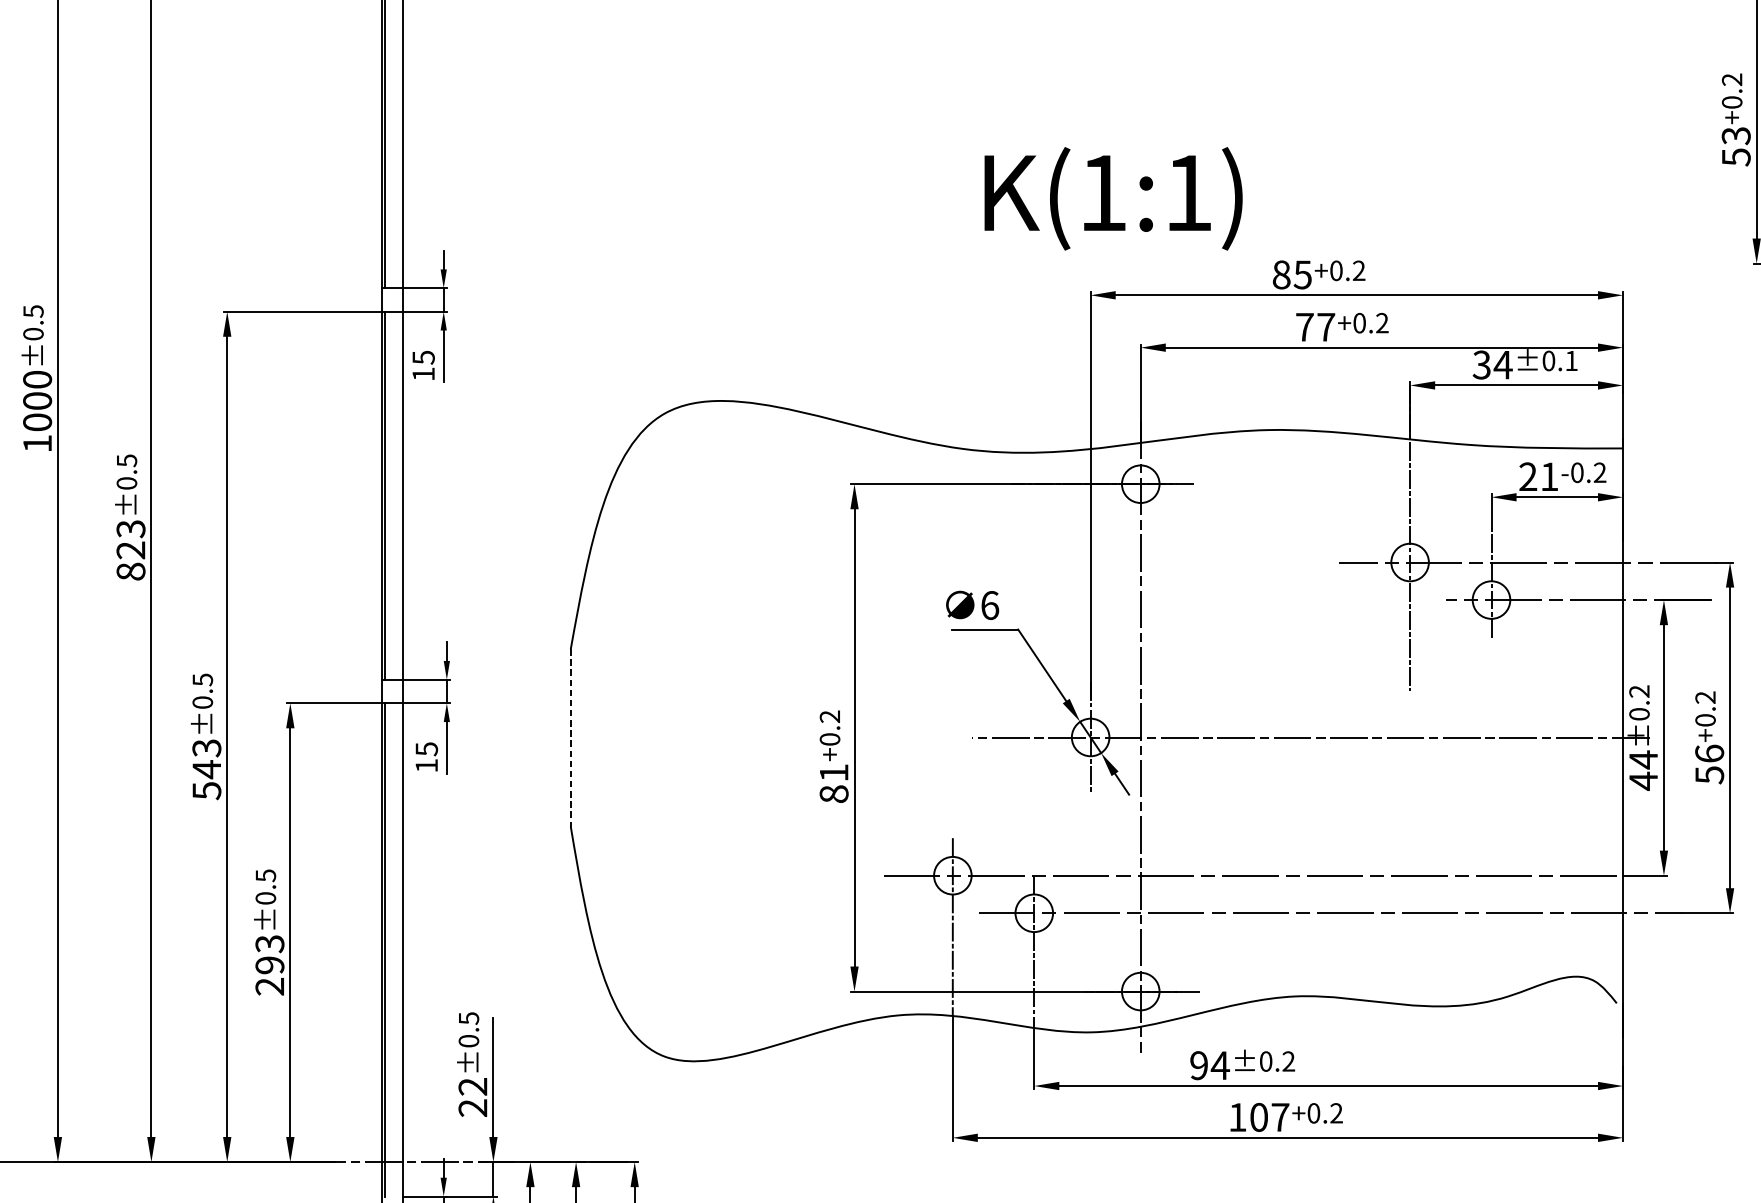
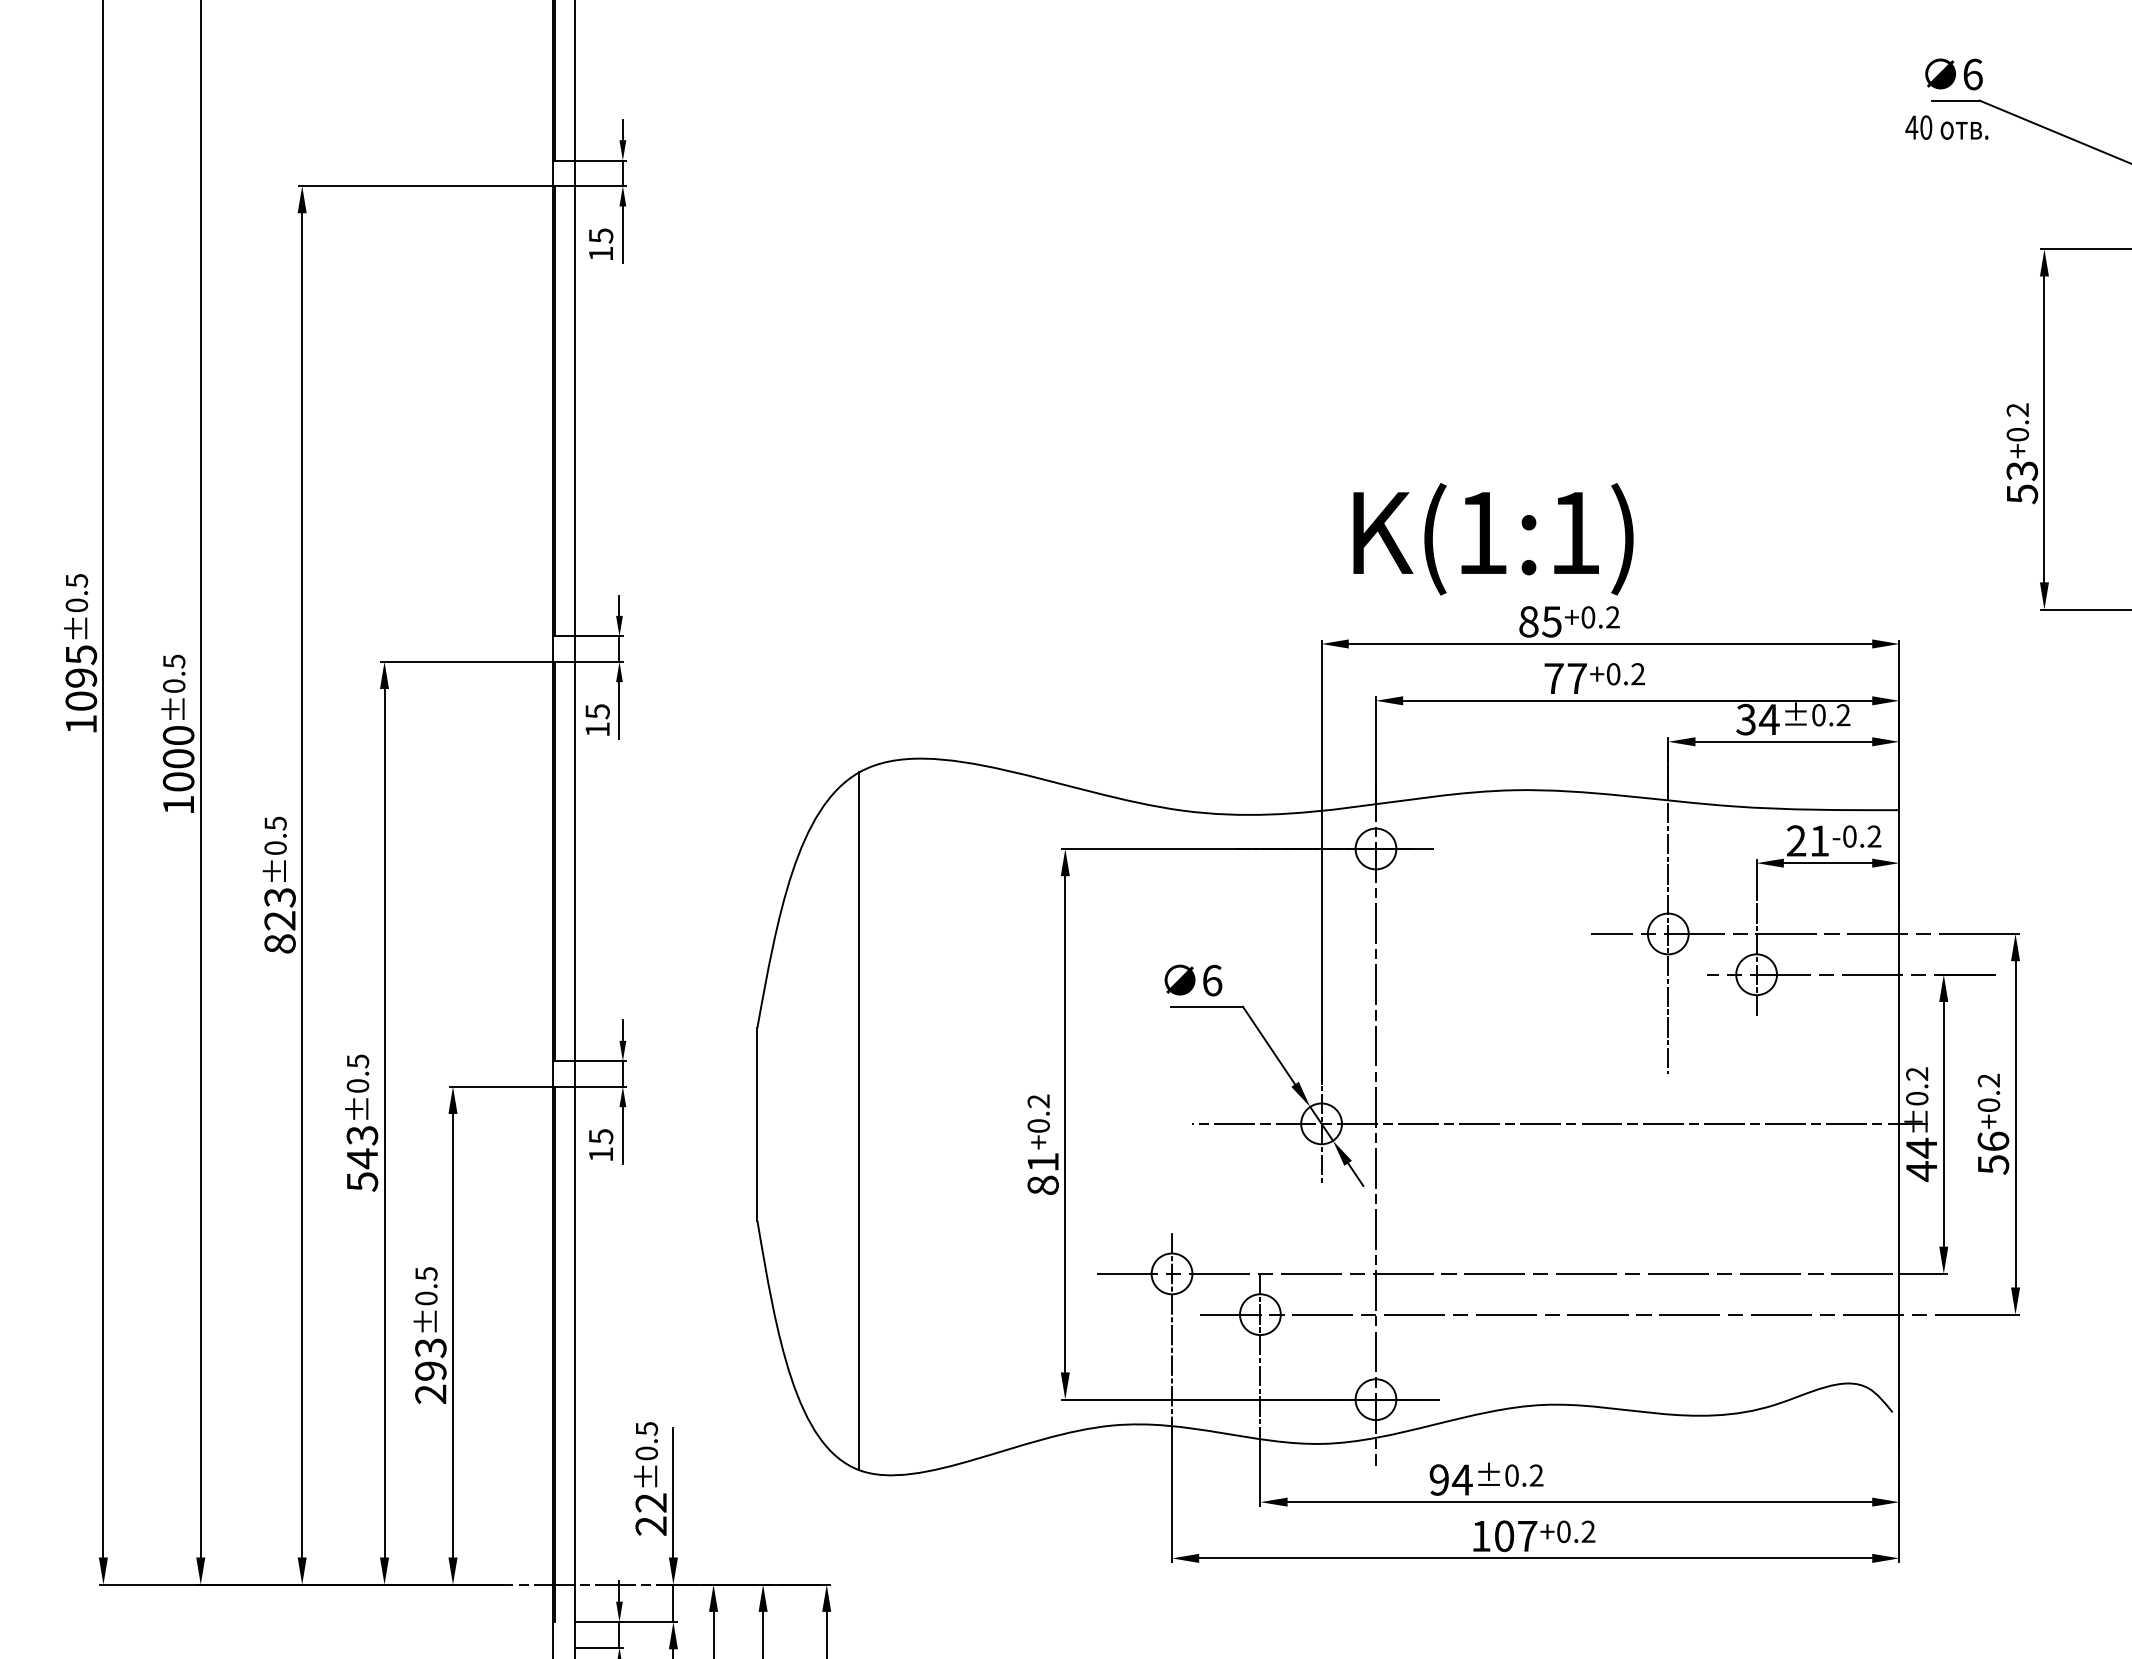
text: (1113, 199) -> (1493, 539), moved
text: (1571, 361) -> (1843, 715), ±0.1 -> ±0.2
line: (664, 735) -> (859, 1121), added
line: (570, 738) -> (757, 1124), dashed -> solid

